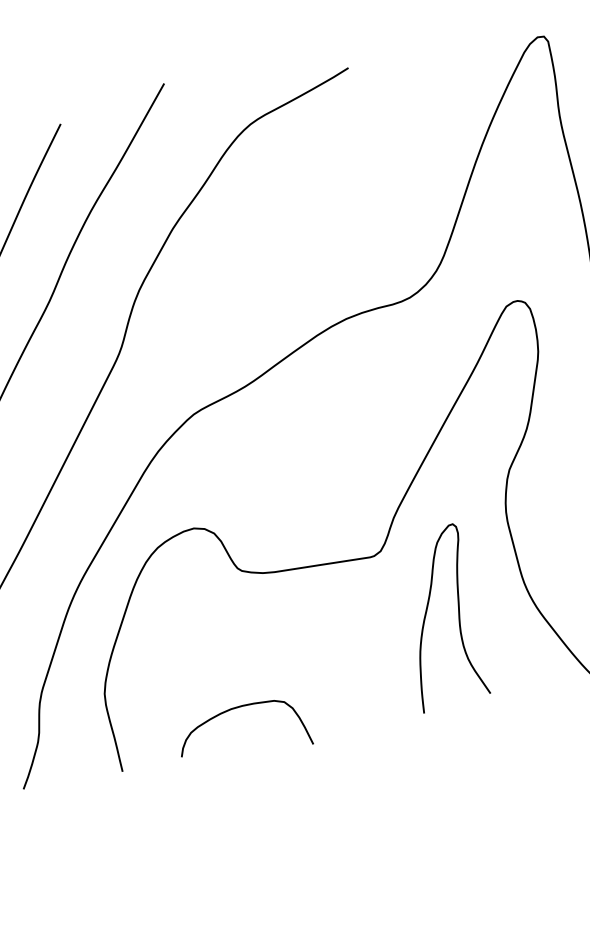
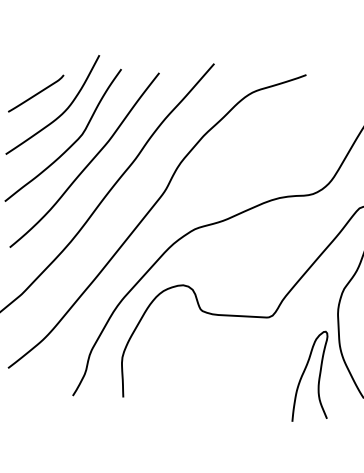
curve: (428, 614) -> (304, 373), moved
curve: (238, 709) -> (186, 378), removed

